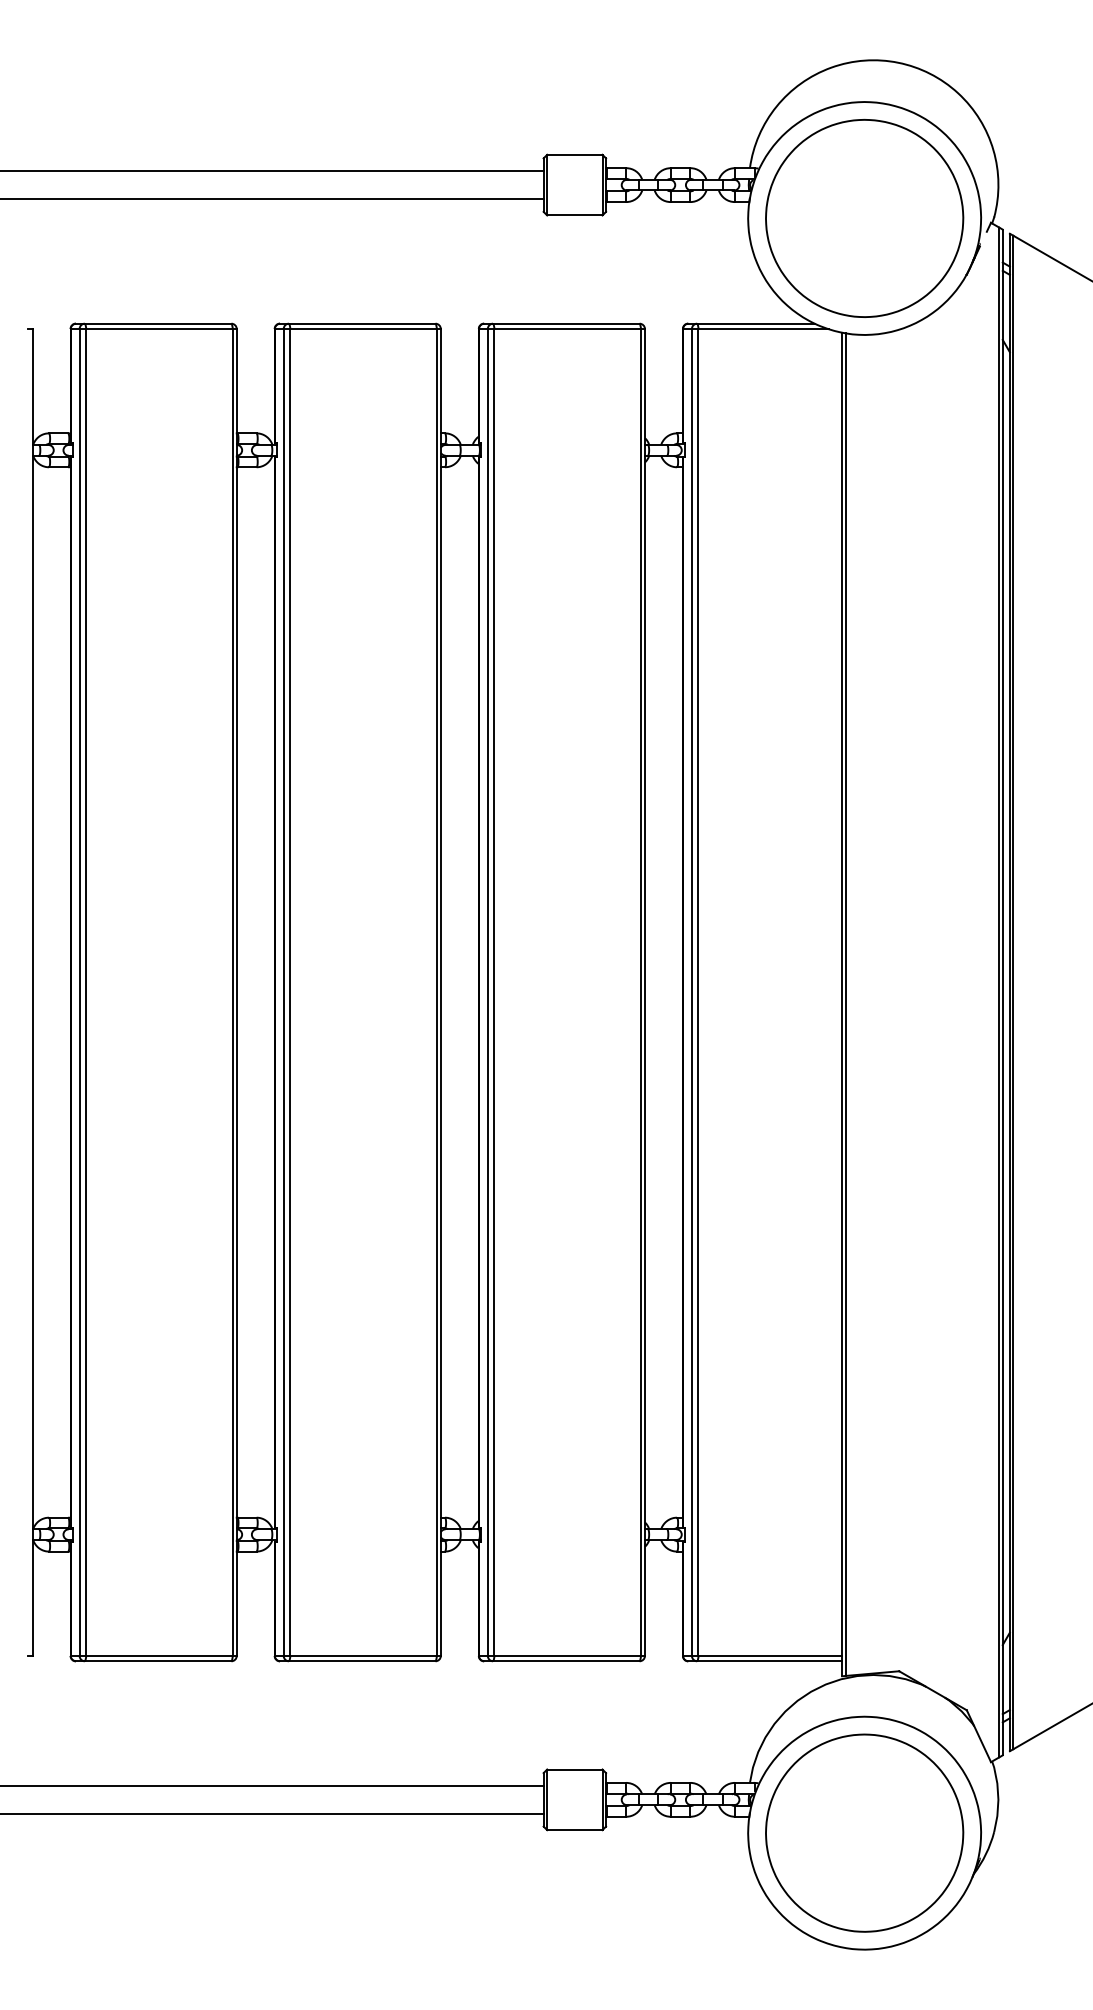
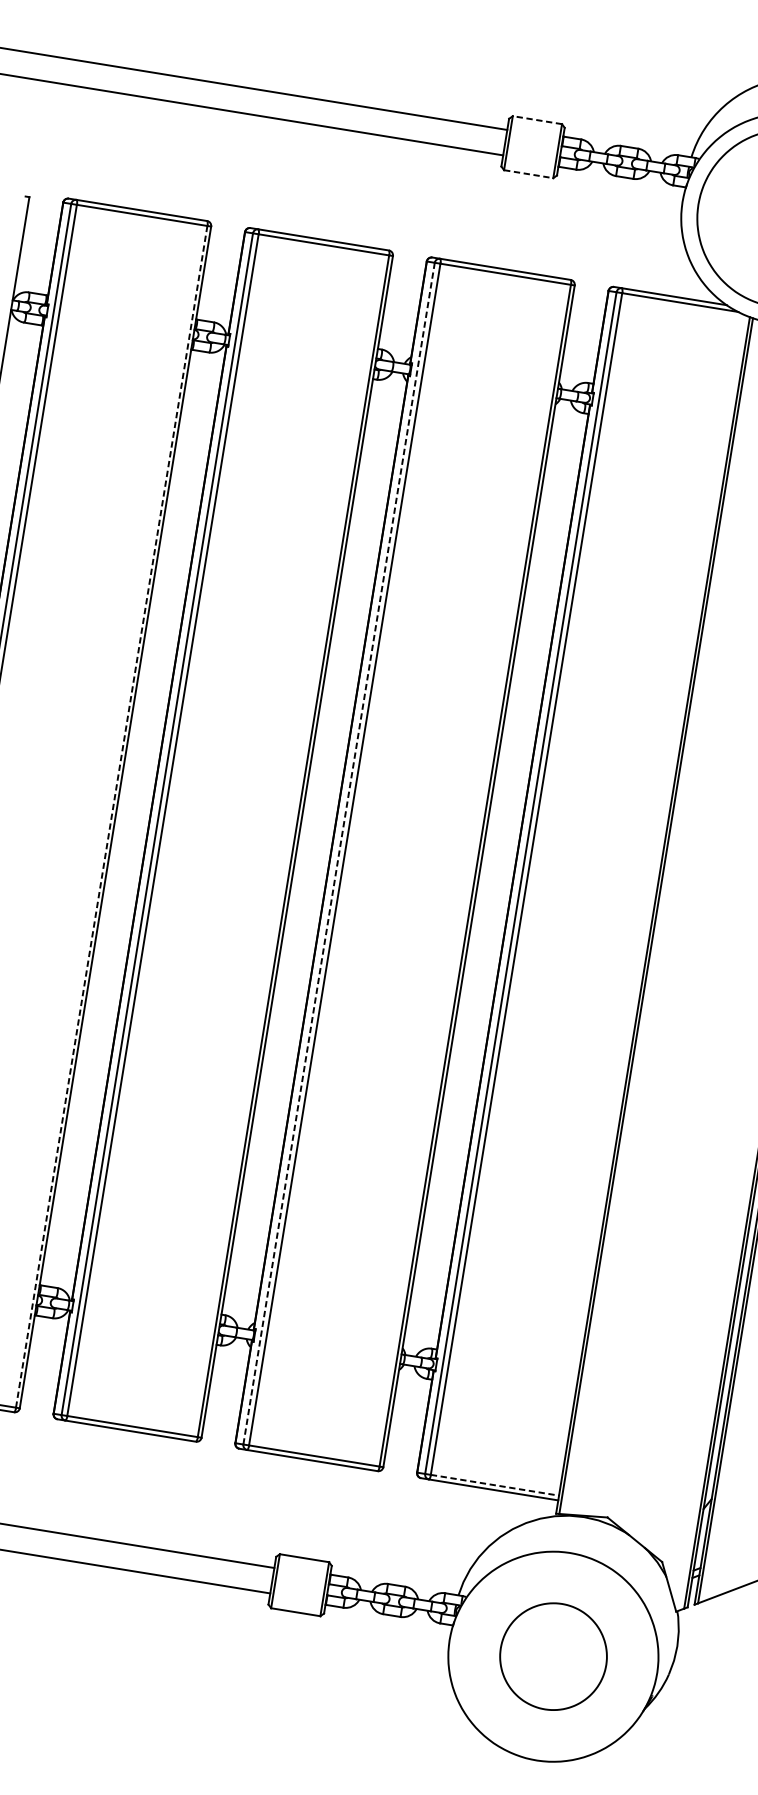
line: (574, 154) -> (537, 119), solid -> dashed
line: (574, 215) -> (528, 174), solid -> dashed
line: (232, 991) -> (111, 815), solid -> dashed
line: (487, 991) -> (338, 852), solid -> dashed
line: (770, 1655) -> (495, 1484), solid -> dashed
part: (864, 1832) -> (553, 1656), size x0.6

